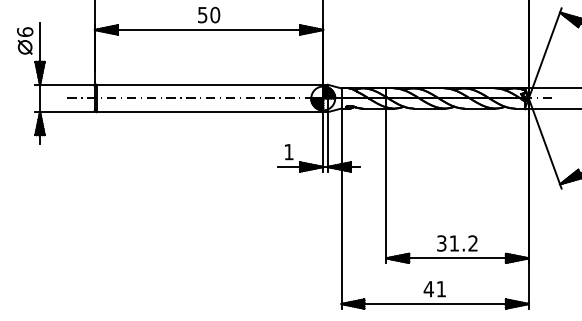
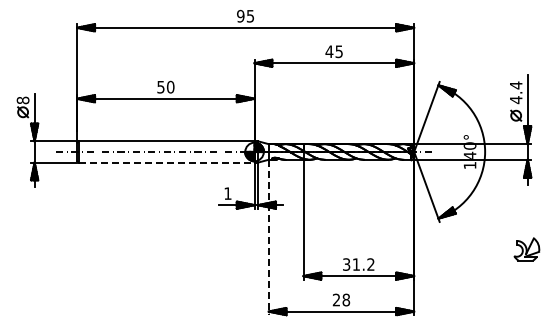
text: (24, 32) -> (22, 100), 6 -> 8
line: (209, 112) -> (166, 162), solid -> dashed
line: (341, 208) -> (268, 237), solid -> dashed
text: (435, 288) -> (341, 299), 41 -> 28

